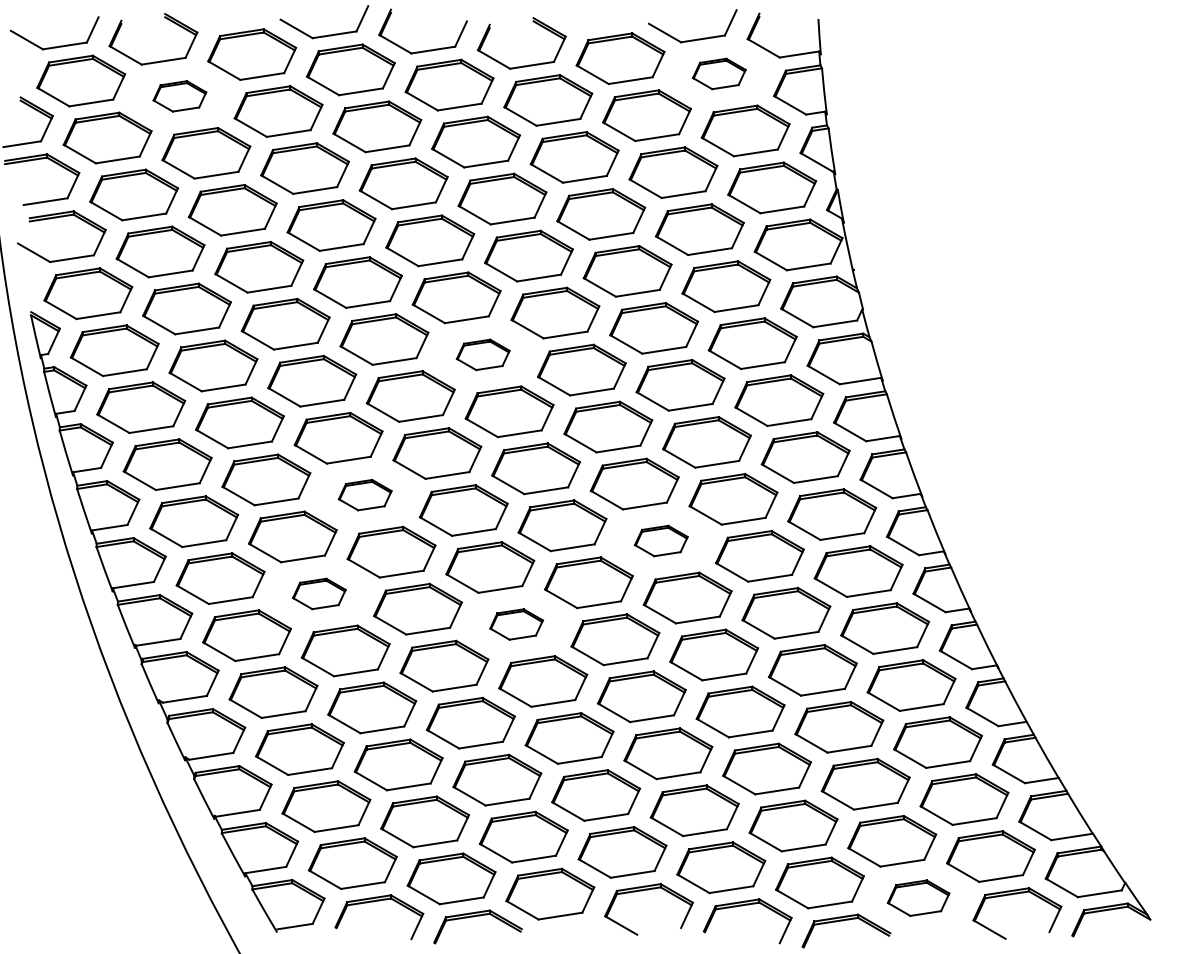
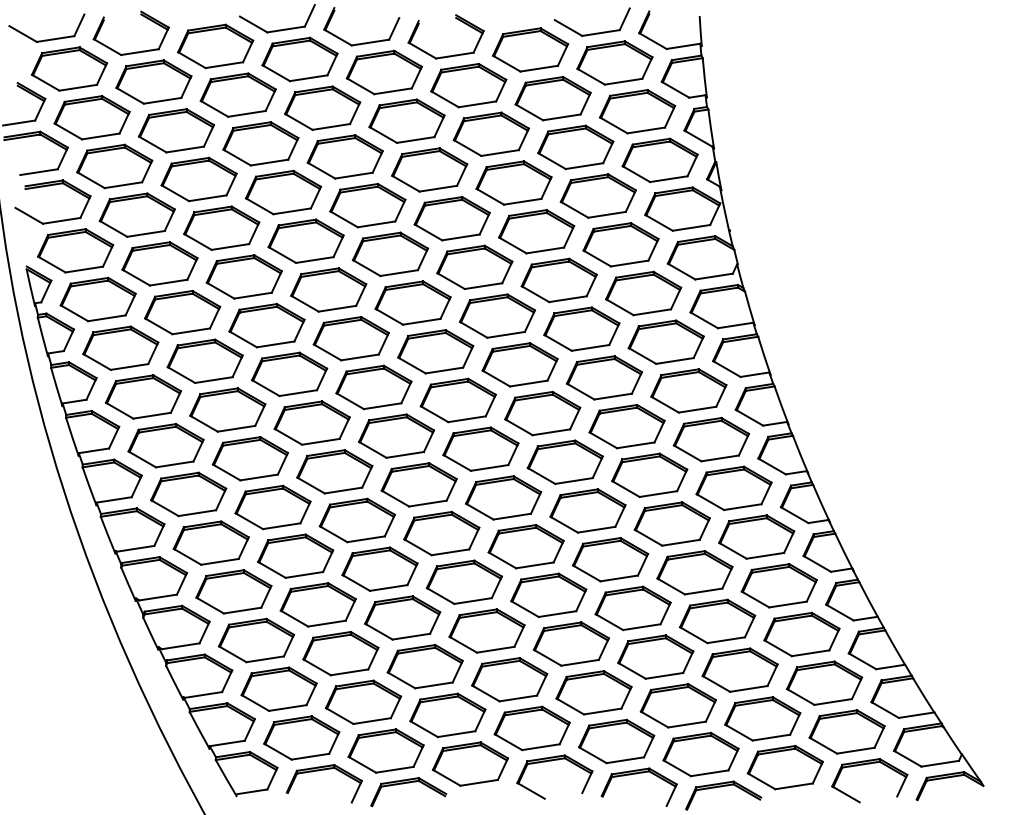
part: (719, 73) -> (615, 62), size x1.67
part: (179, 96) -> (153, 82), size x1.67
part: (483, 354) -> (413, 302), size x1.67
part: (365, 494) -> (312, 422), size x1.67
part: (661, 540) -> (565, 461), size x1.67
part: (319, 593) -> (273, 507), size x1.67
part: (516, 624) -> (441, 533), size x1.67
part: (918, 897) -> (785, 766), size x1.43

